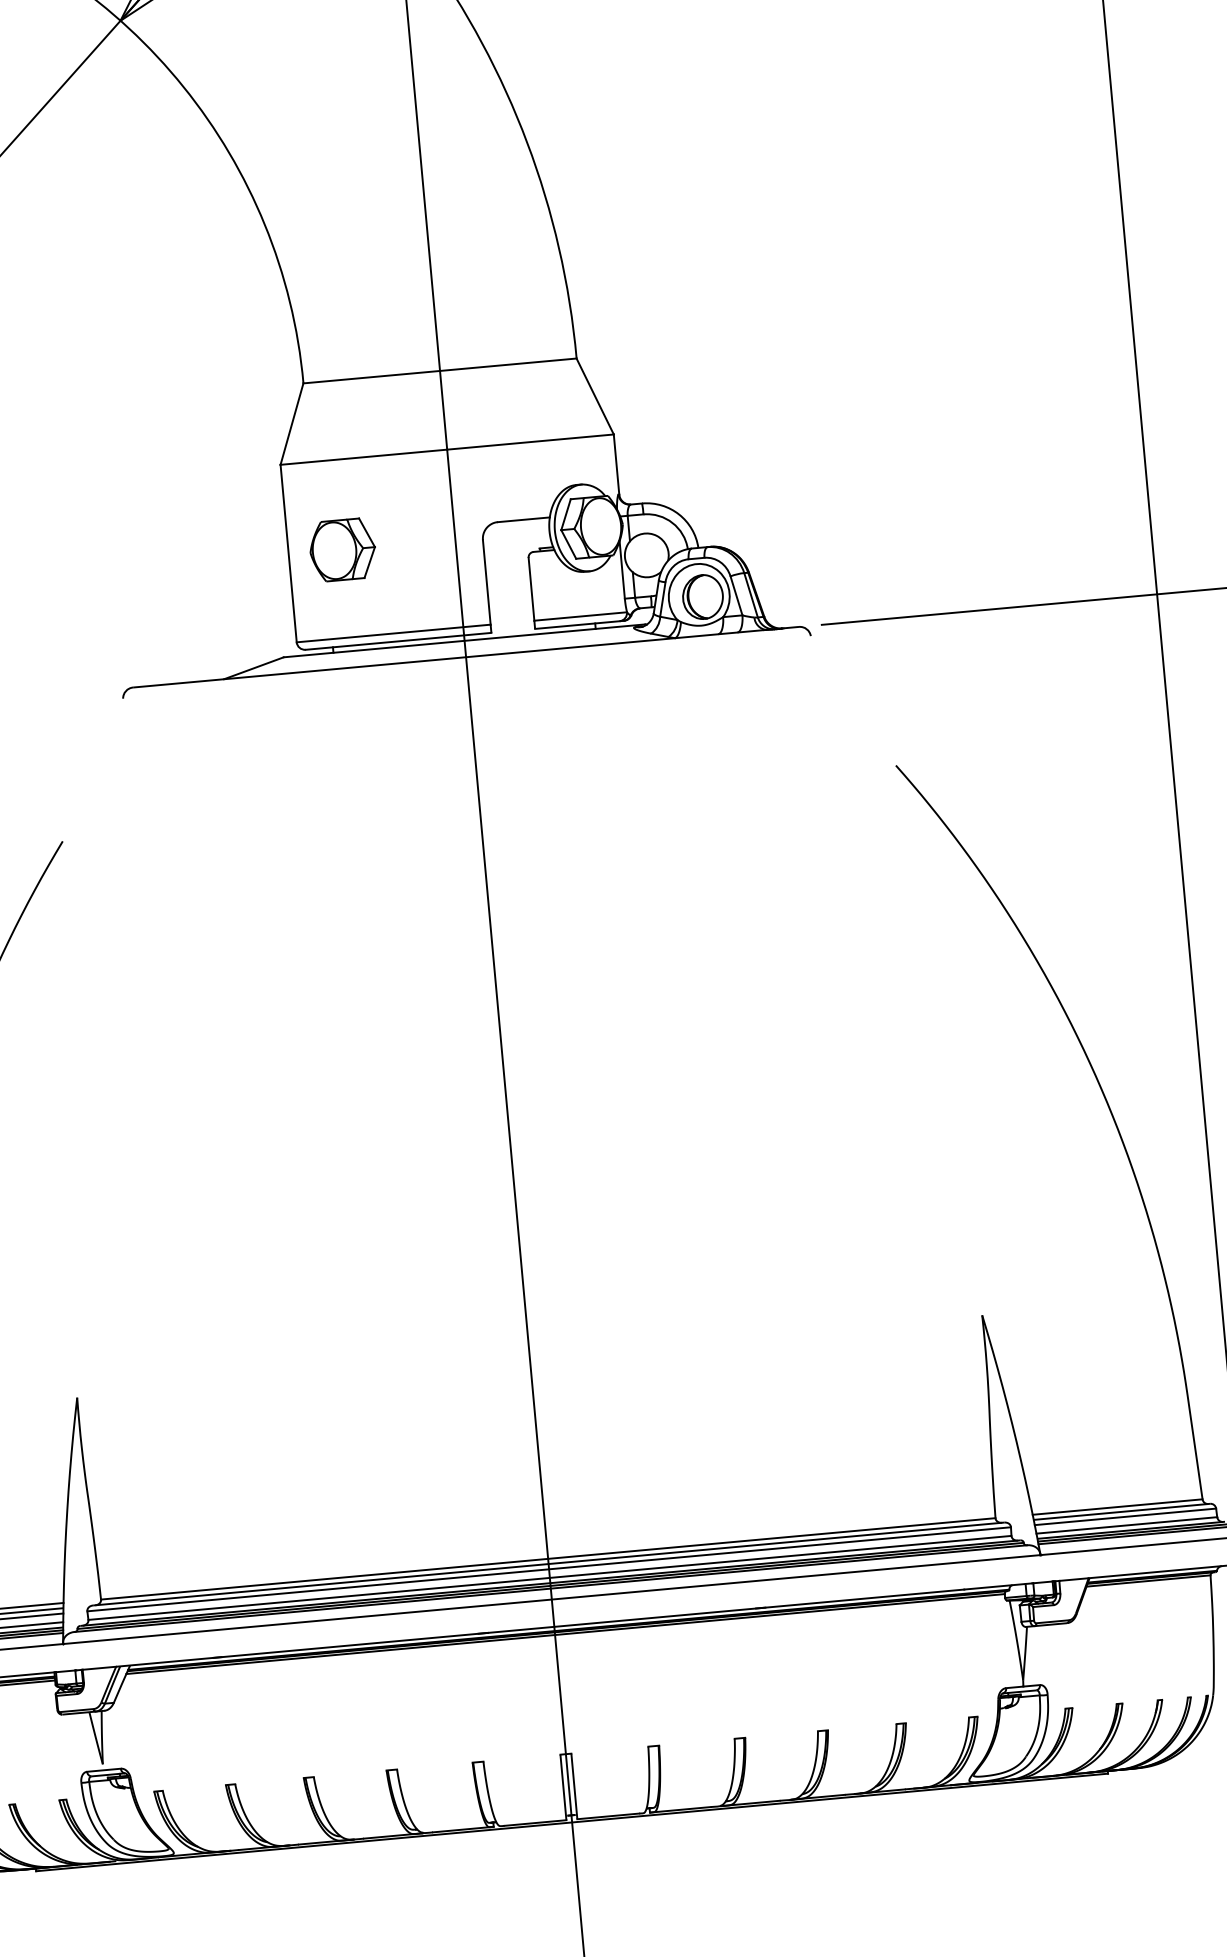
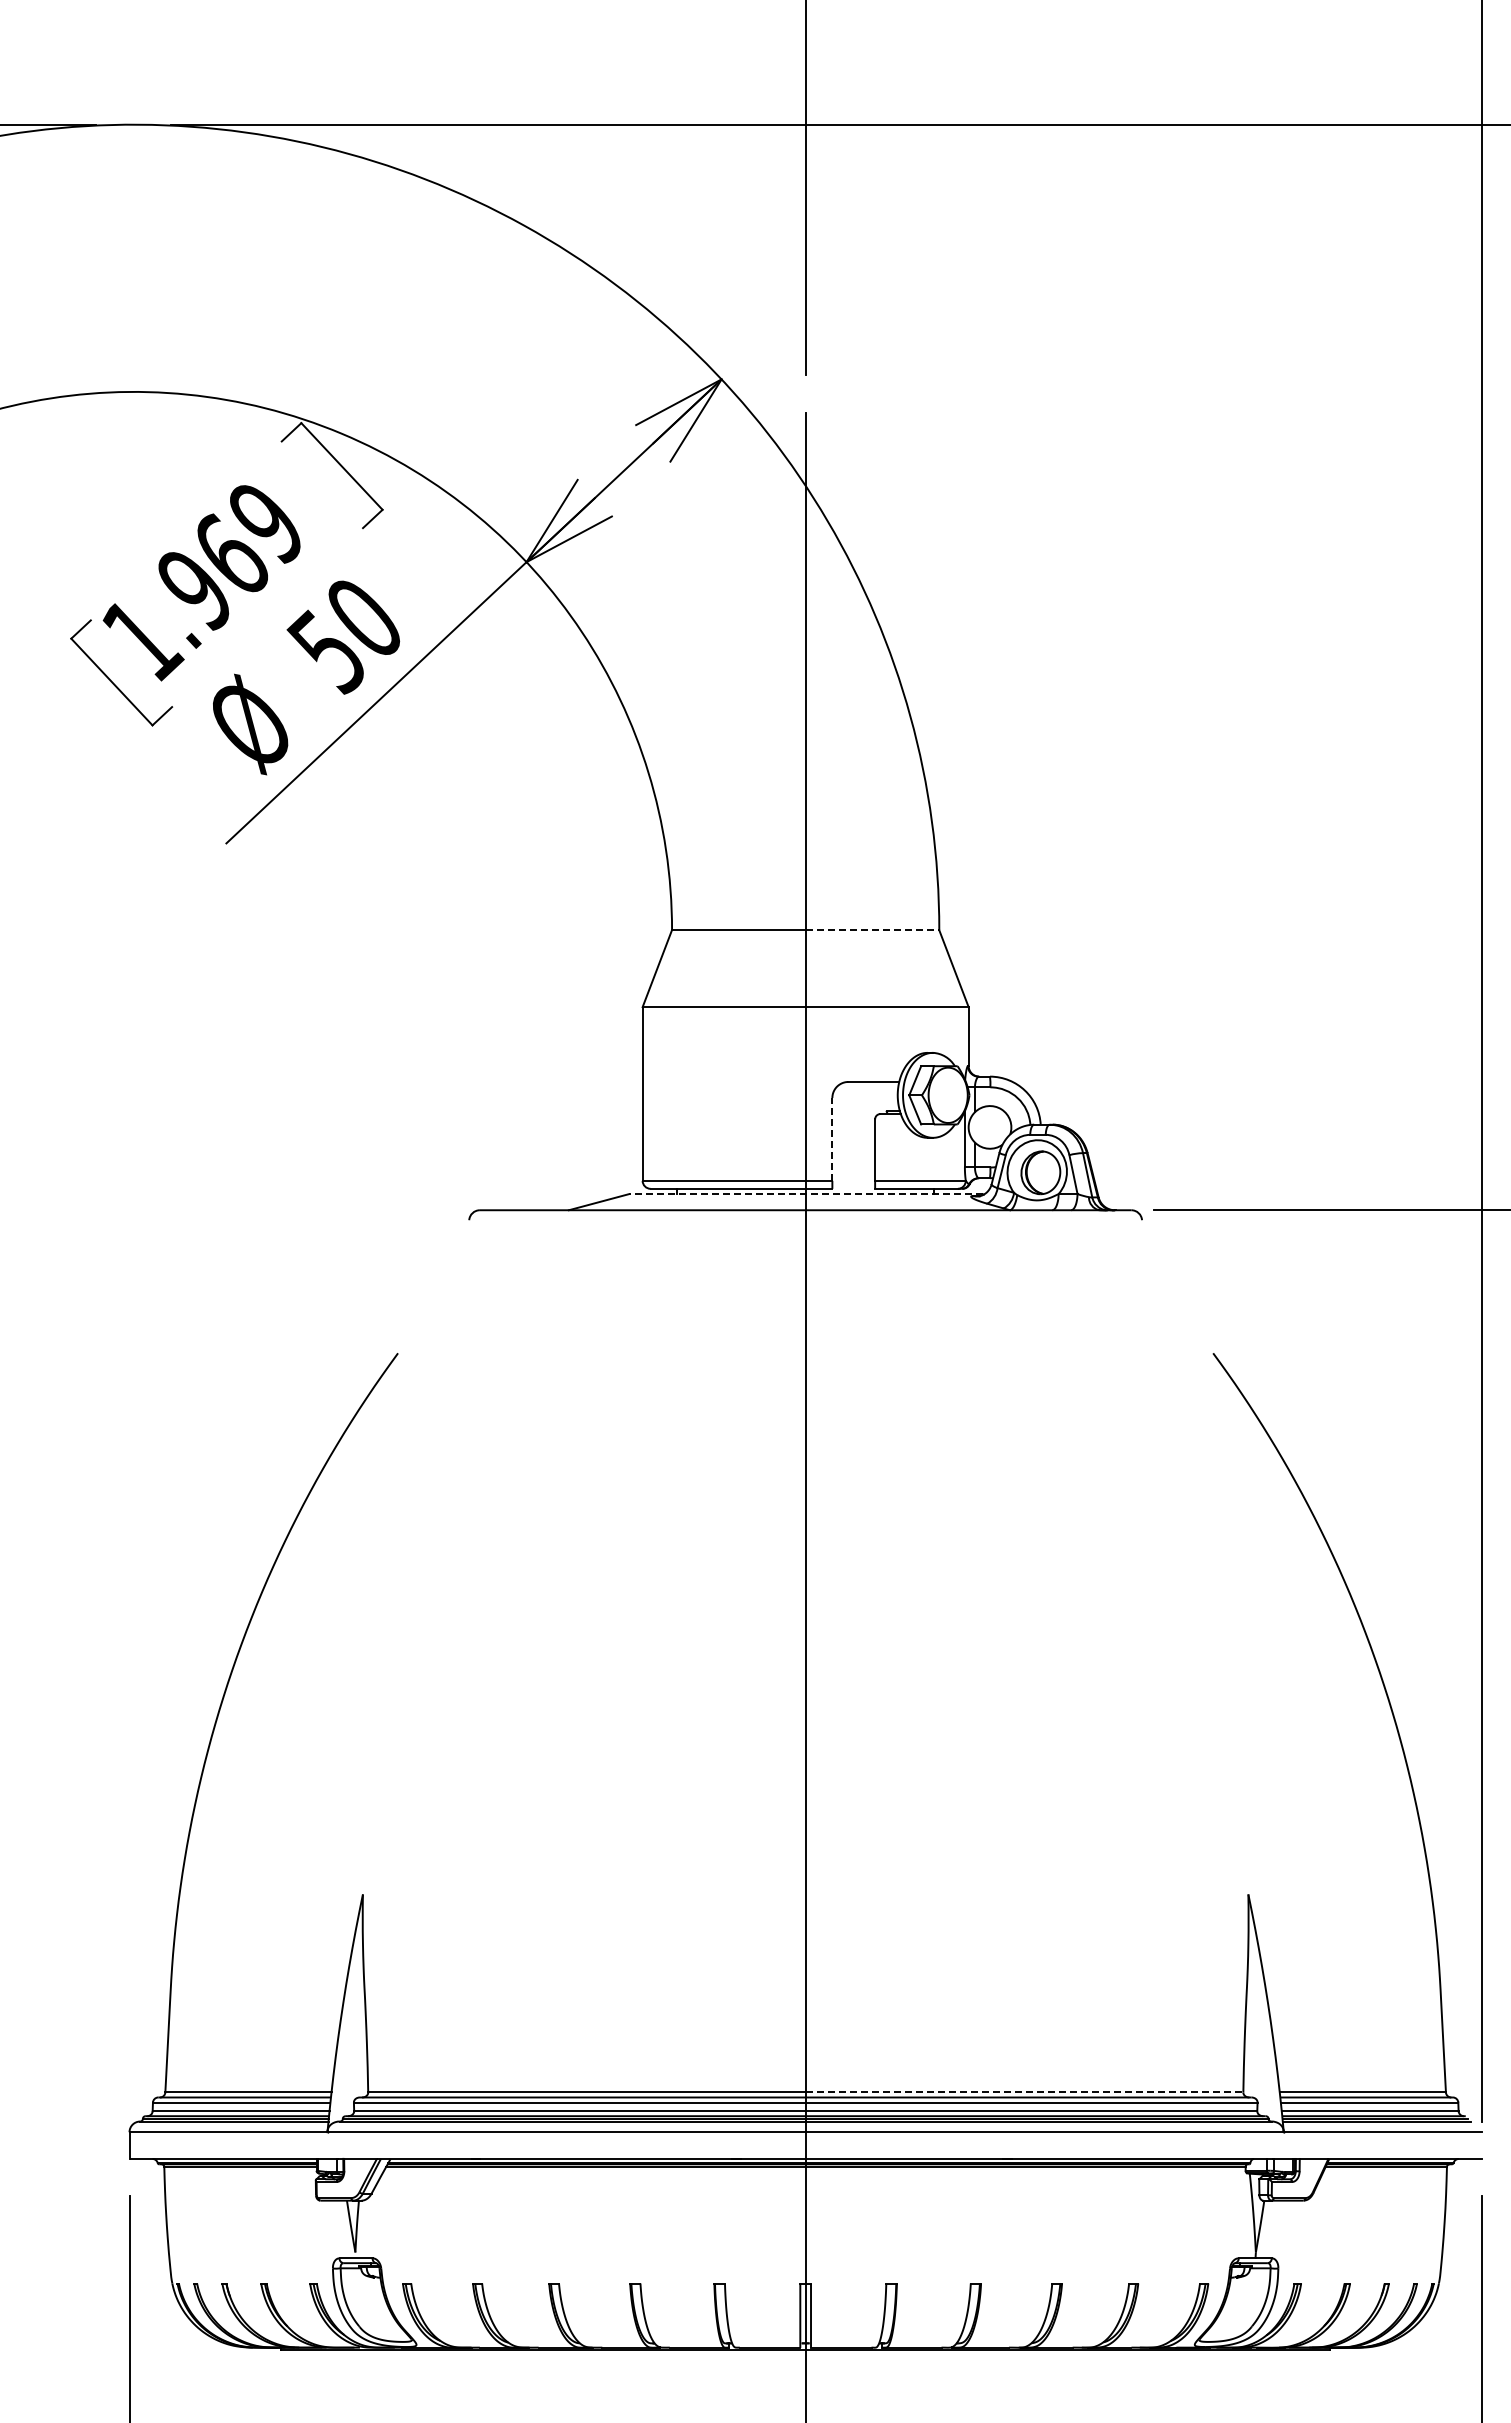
line: (508, 365) -> (872, 930), solid -> dashed
part: (342, 550) -> (695, 1095), removed
line: (486, 581) -> (832, 1138), solid -> dashed
line: (464, 641) -> (805, 1194), solid -> dashed
line: (771, 1538) -> (1024, 2092), solid -> dashed

